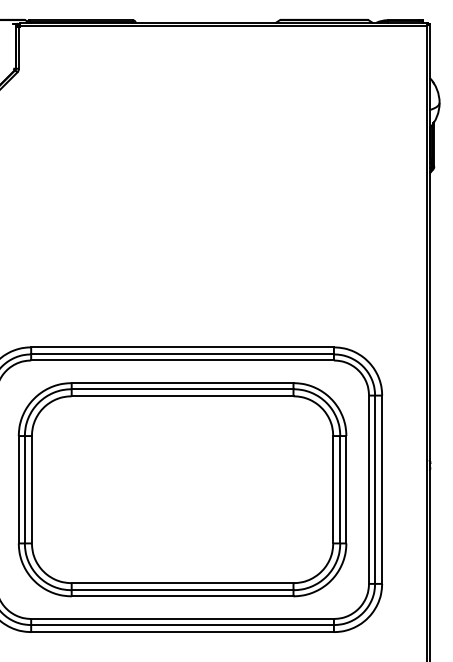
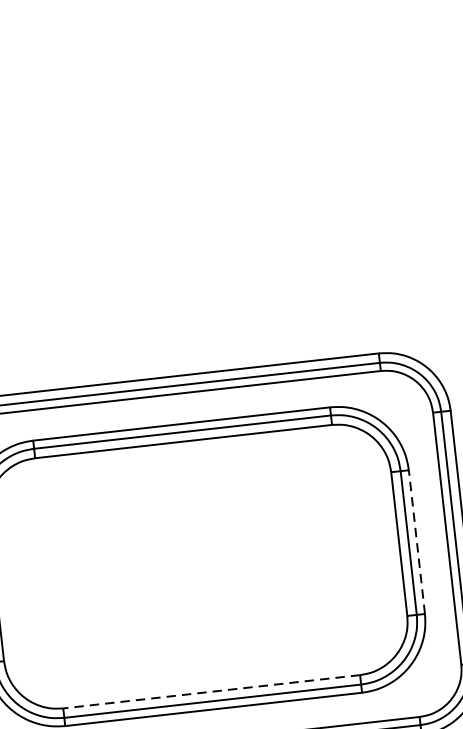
line: (346, 489) -> (416, 541), solid -> dashed
line: (182, 583) -> (211, 692), solid -> dashed

